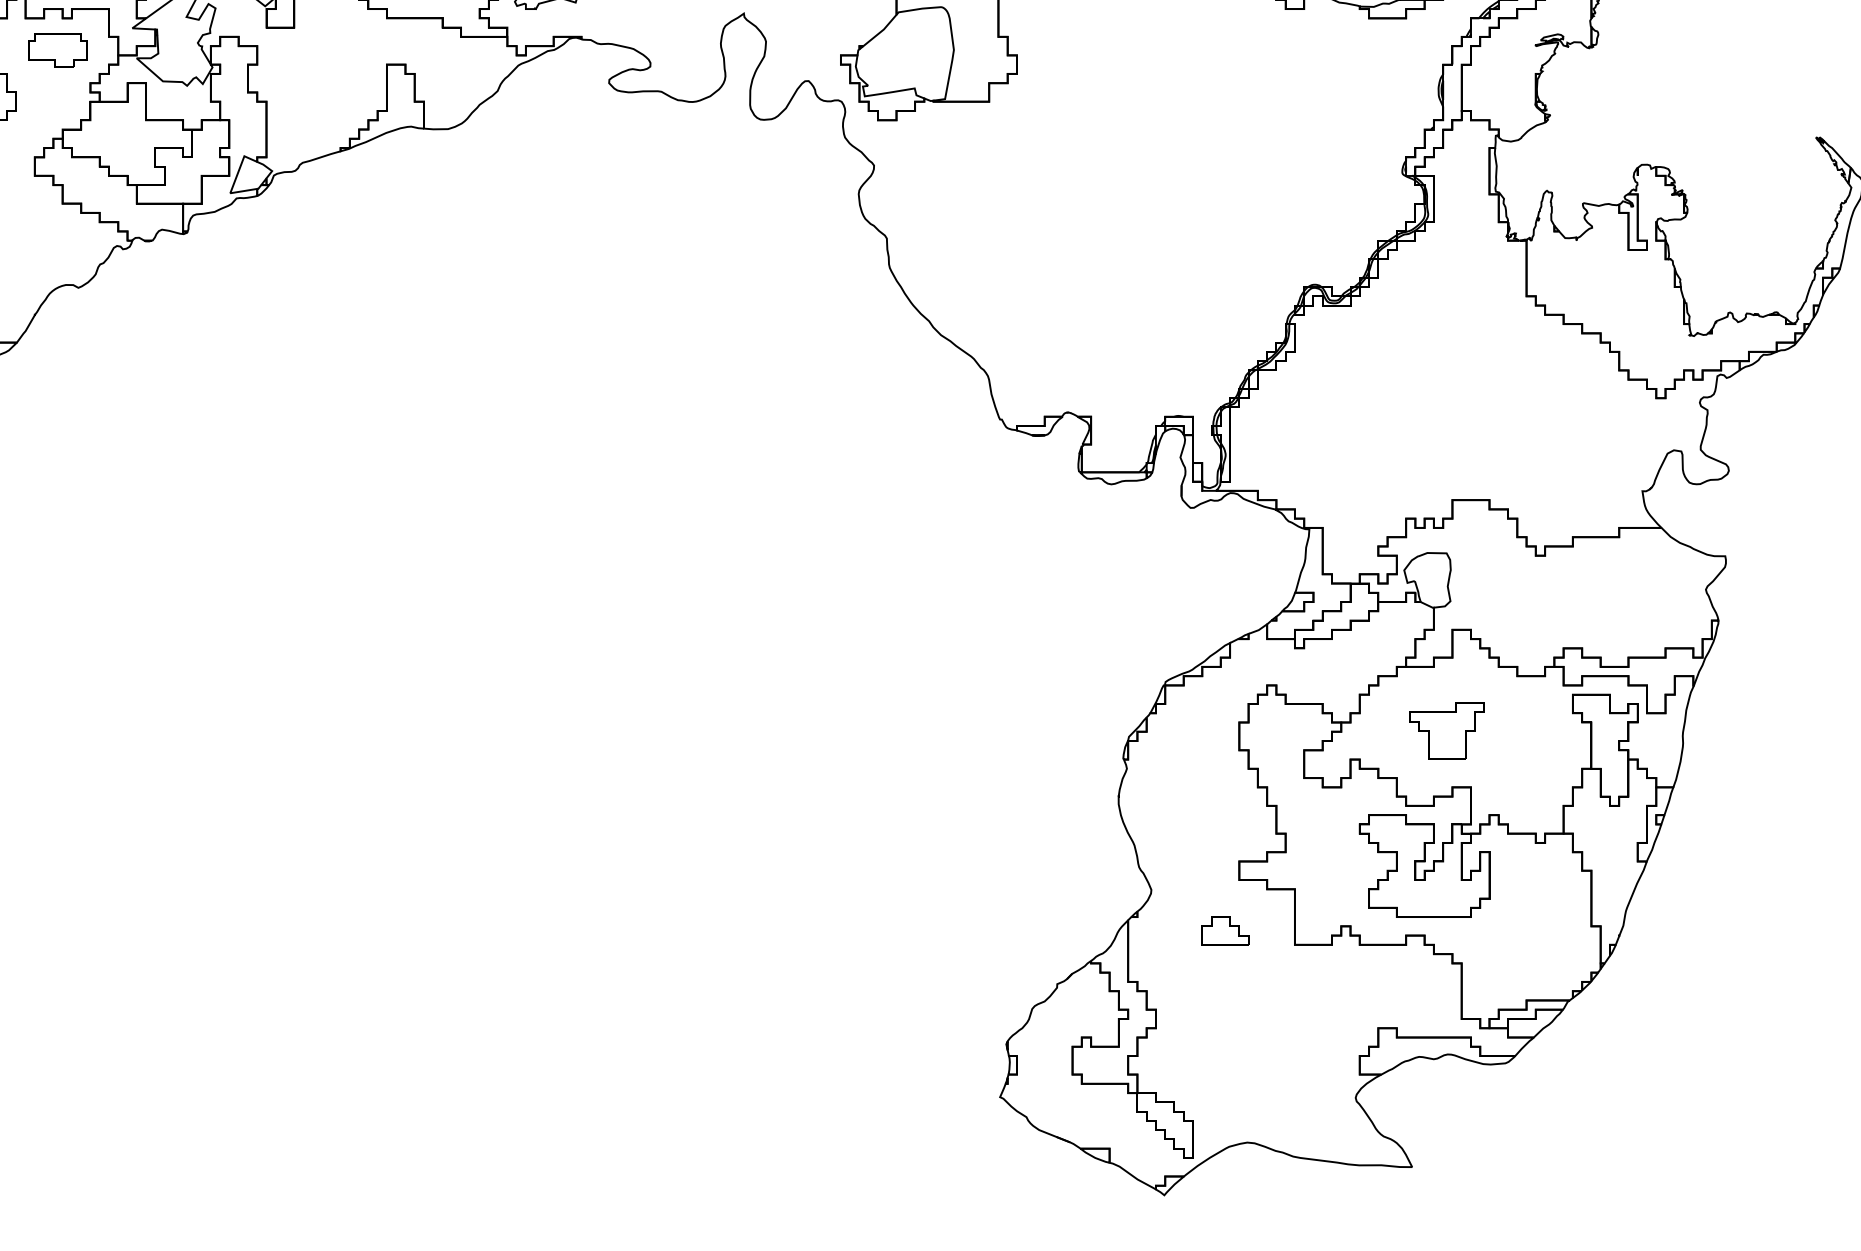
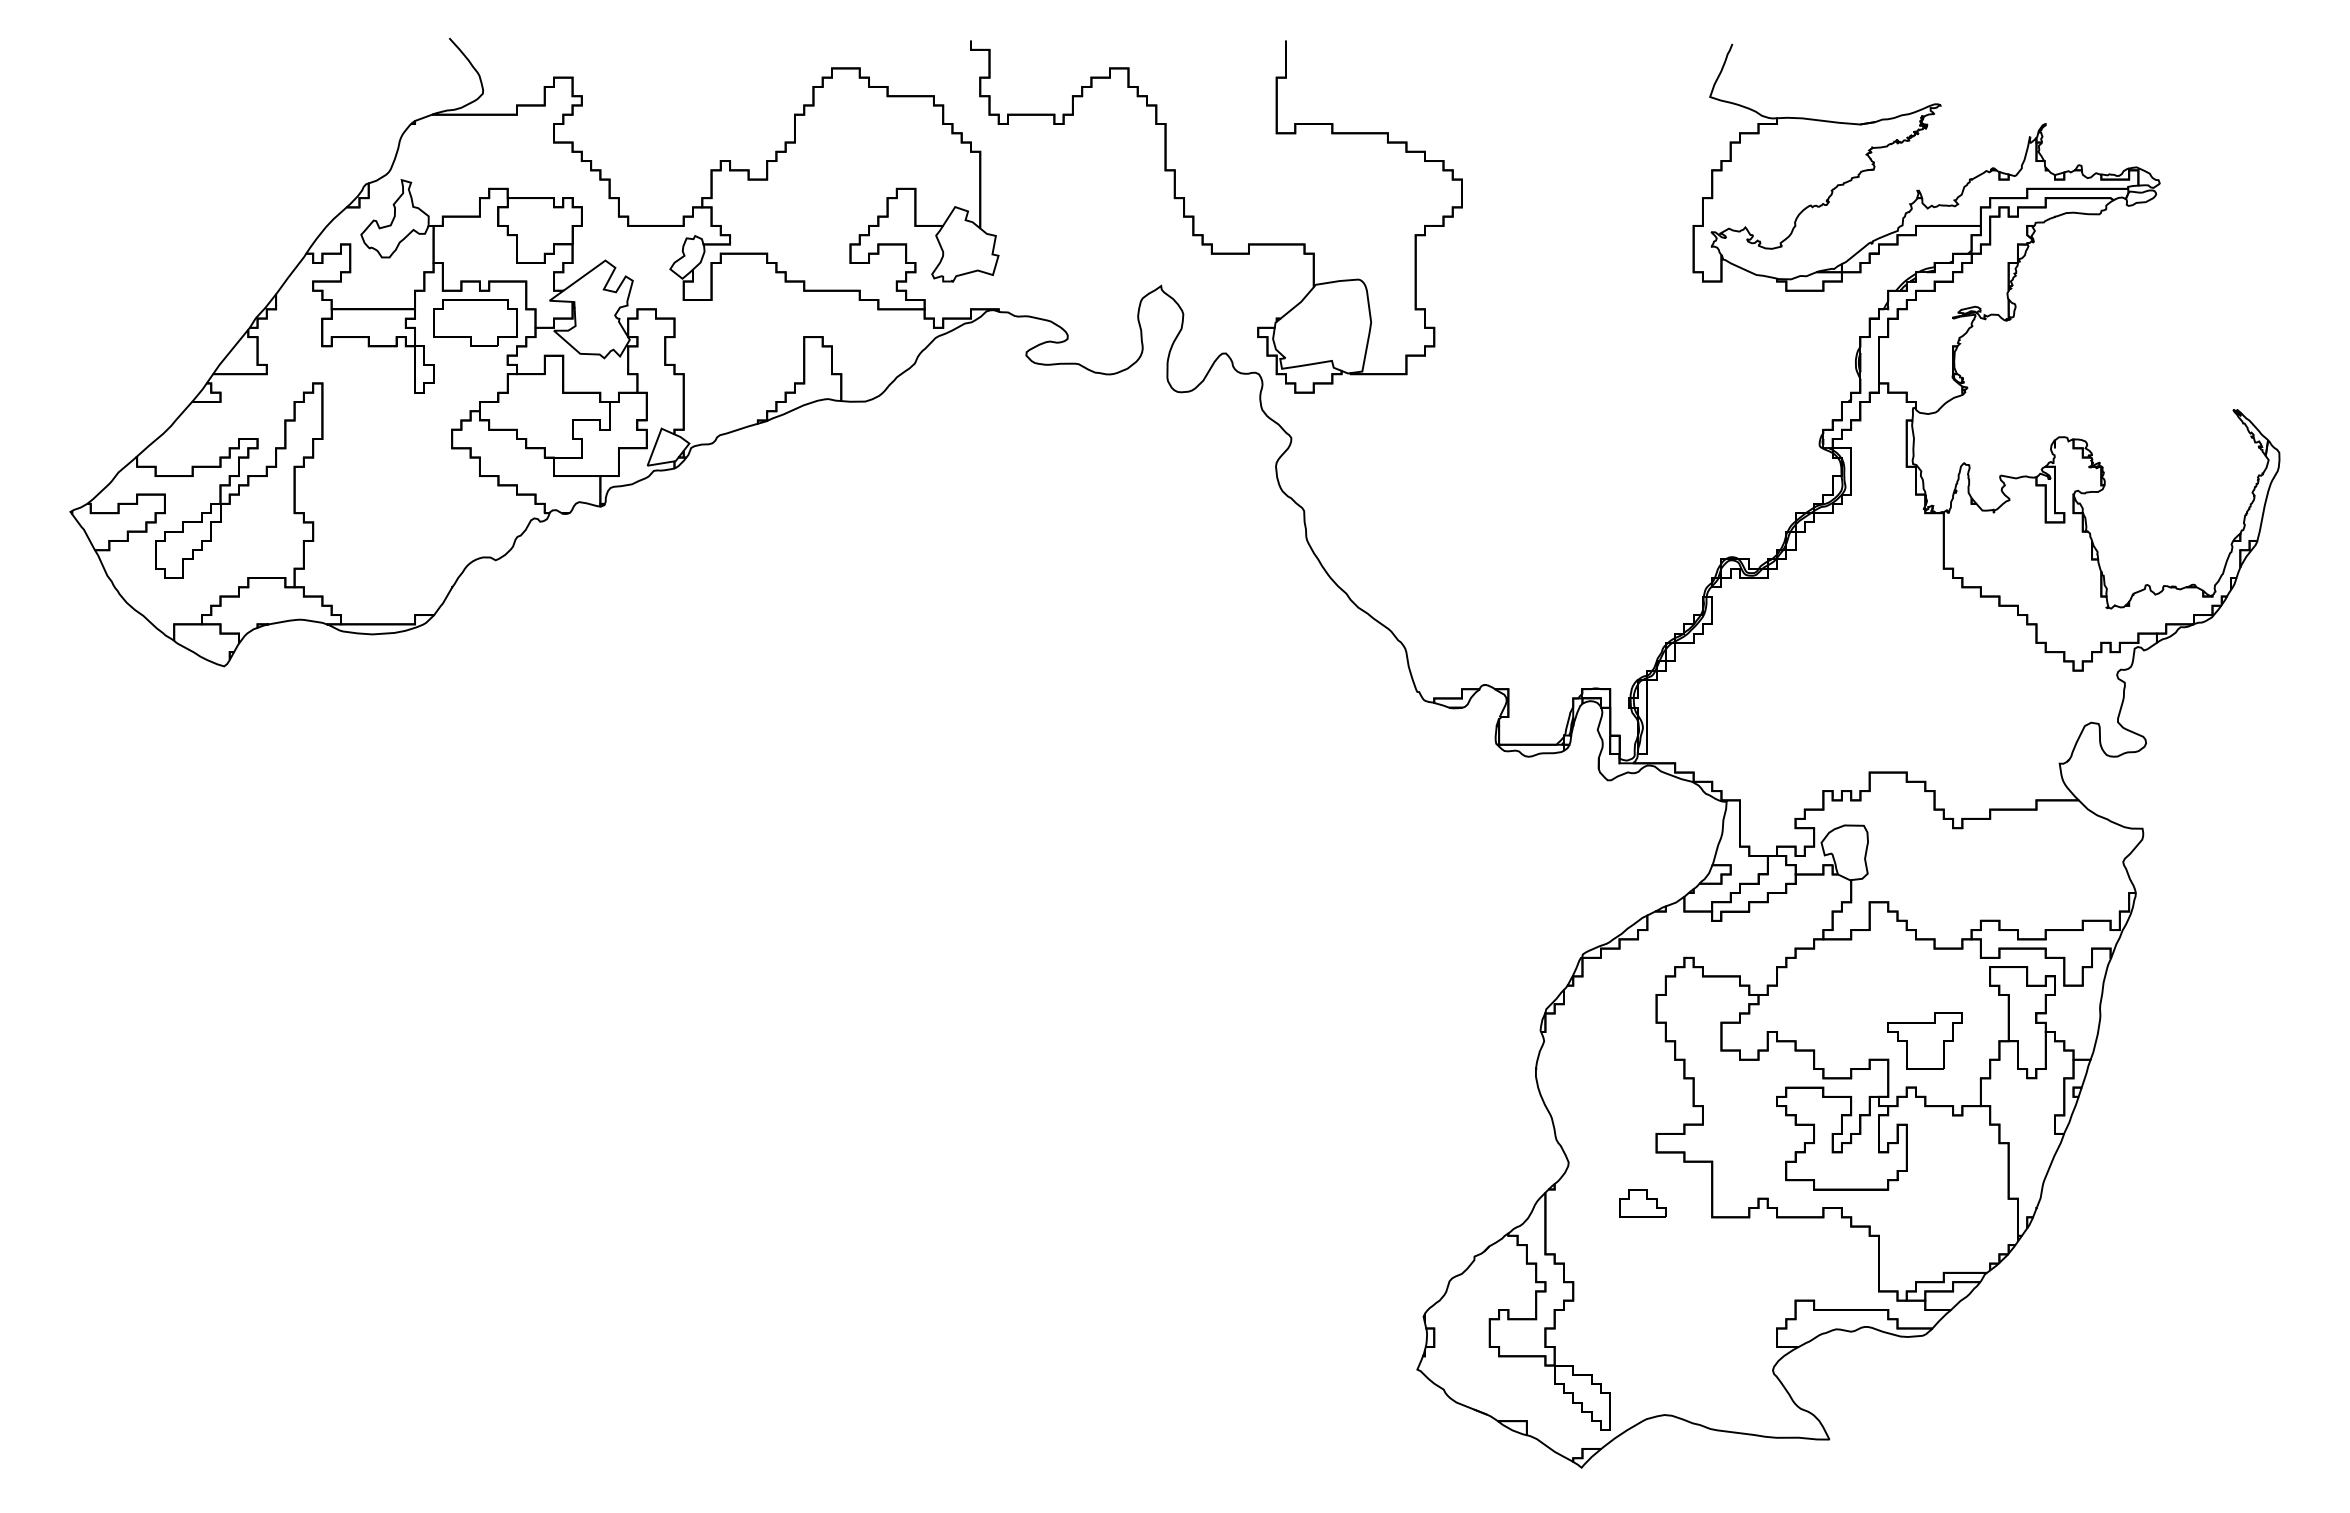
part: (58, 50) -> (475, 322), size x1.43
part: (1446, 730) -> (1924, 1040), moved

